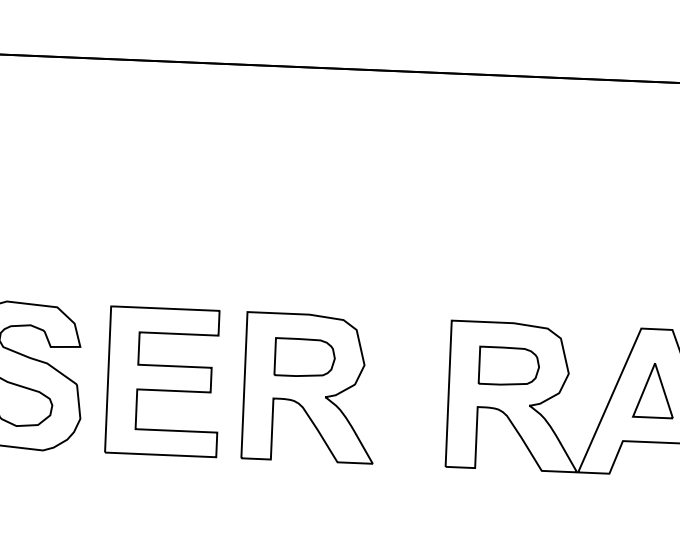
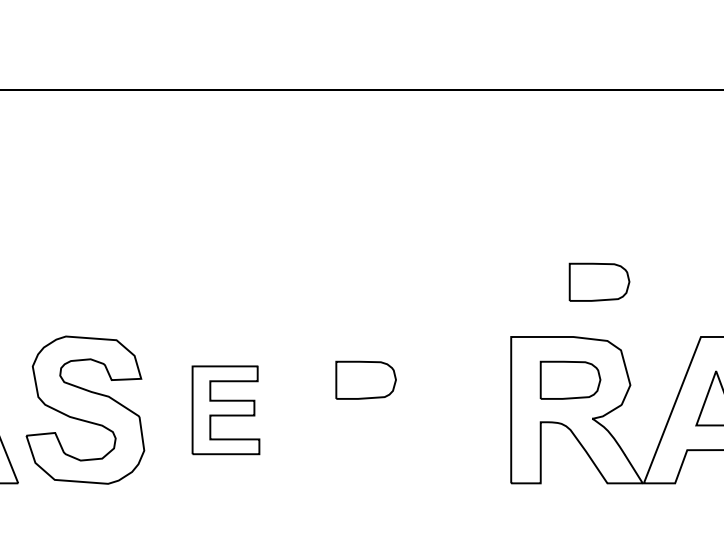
part: (542, 268) -> (599, 281), added
part: (163, 382) -> (225, 410), size x0.6
part: (309, 388) -> (371, 410), removed

